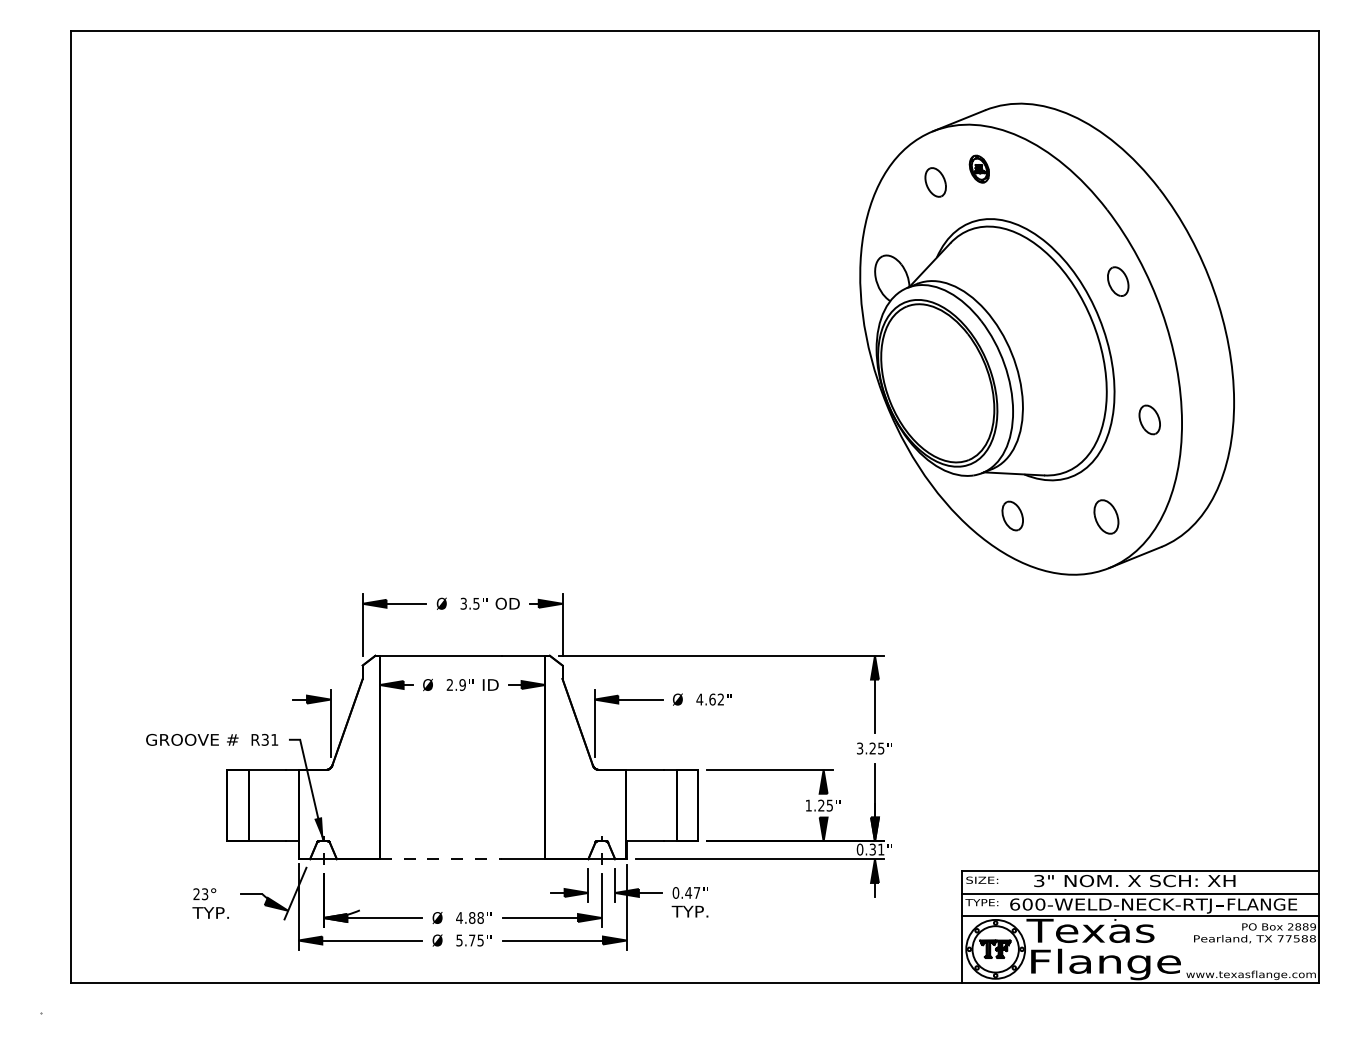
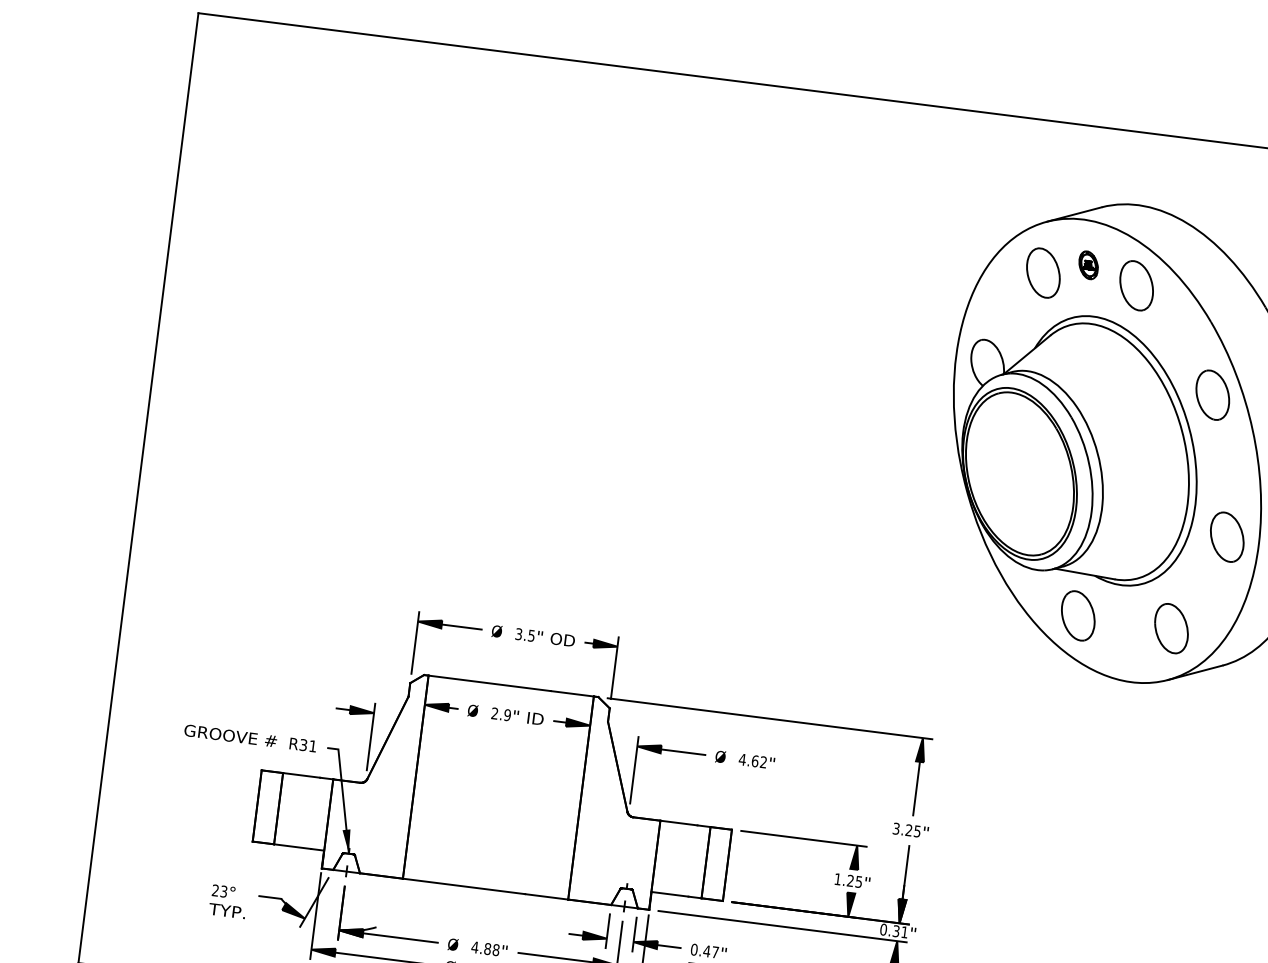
part: (935, 182) -> (1043, 273), size x1.67
part: (1029, 183) -> (1136, 285), added
part: (1118, 281) -> (1213, 395), size x1.67
part: (1149, 419) -> (1226, 536), size x1.67
part: (1012, 515) -> (1077, 615), size x1.67
part: (1106, 516) -> (1171, 628), size x1.43
line: (441, 859) -> (464, 886), dashed -> solid

